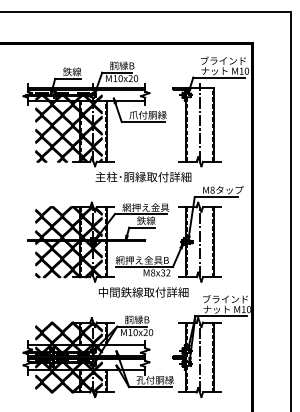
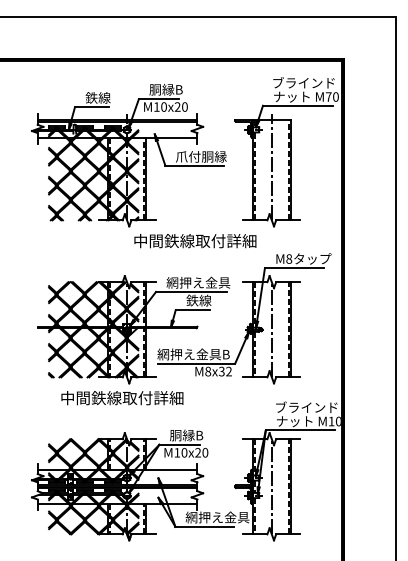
text: (241, 70) -> (328, 96), M10 -> M70
text: (143, 177) -> (195, 241), 主柱･胴縁取付詳細 -> 中間鉄線取付詳細
text: (143, 292) -> (122, 398), moved
text: (159, 380) -> (217, 517), 孔付胴縁 -> 網押え金具

